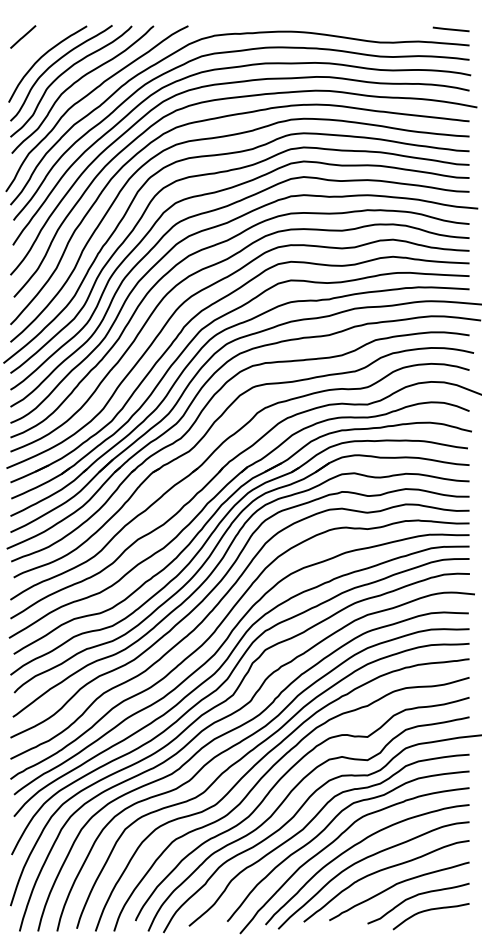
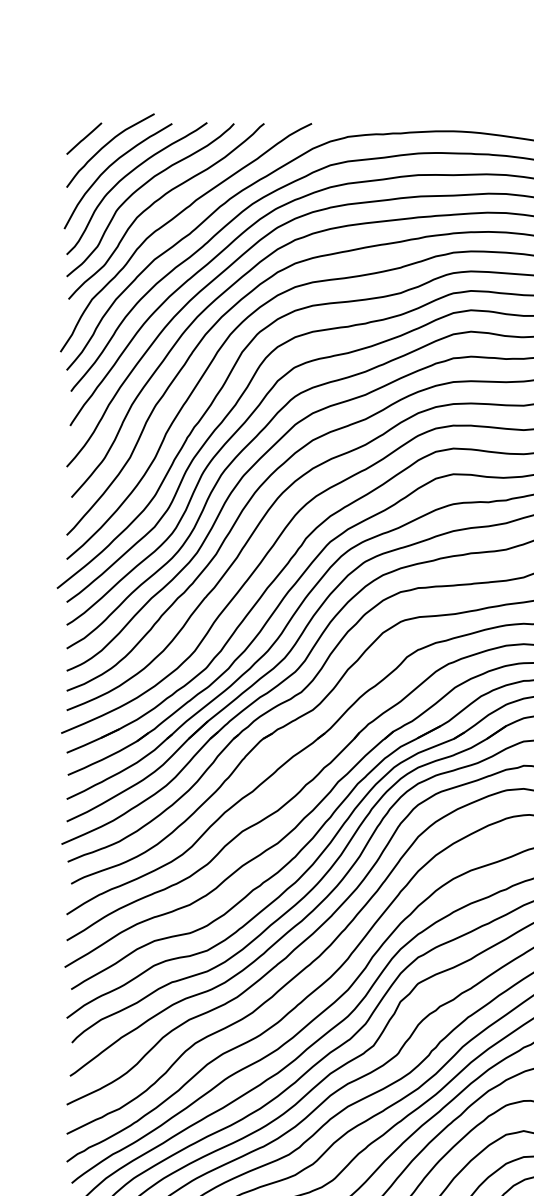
curve: (39, 42) -> (106, 146), added

